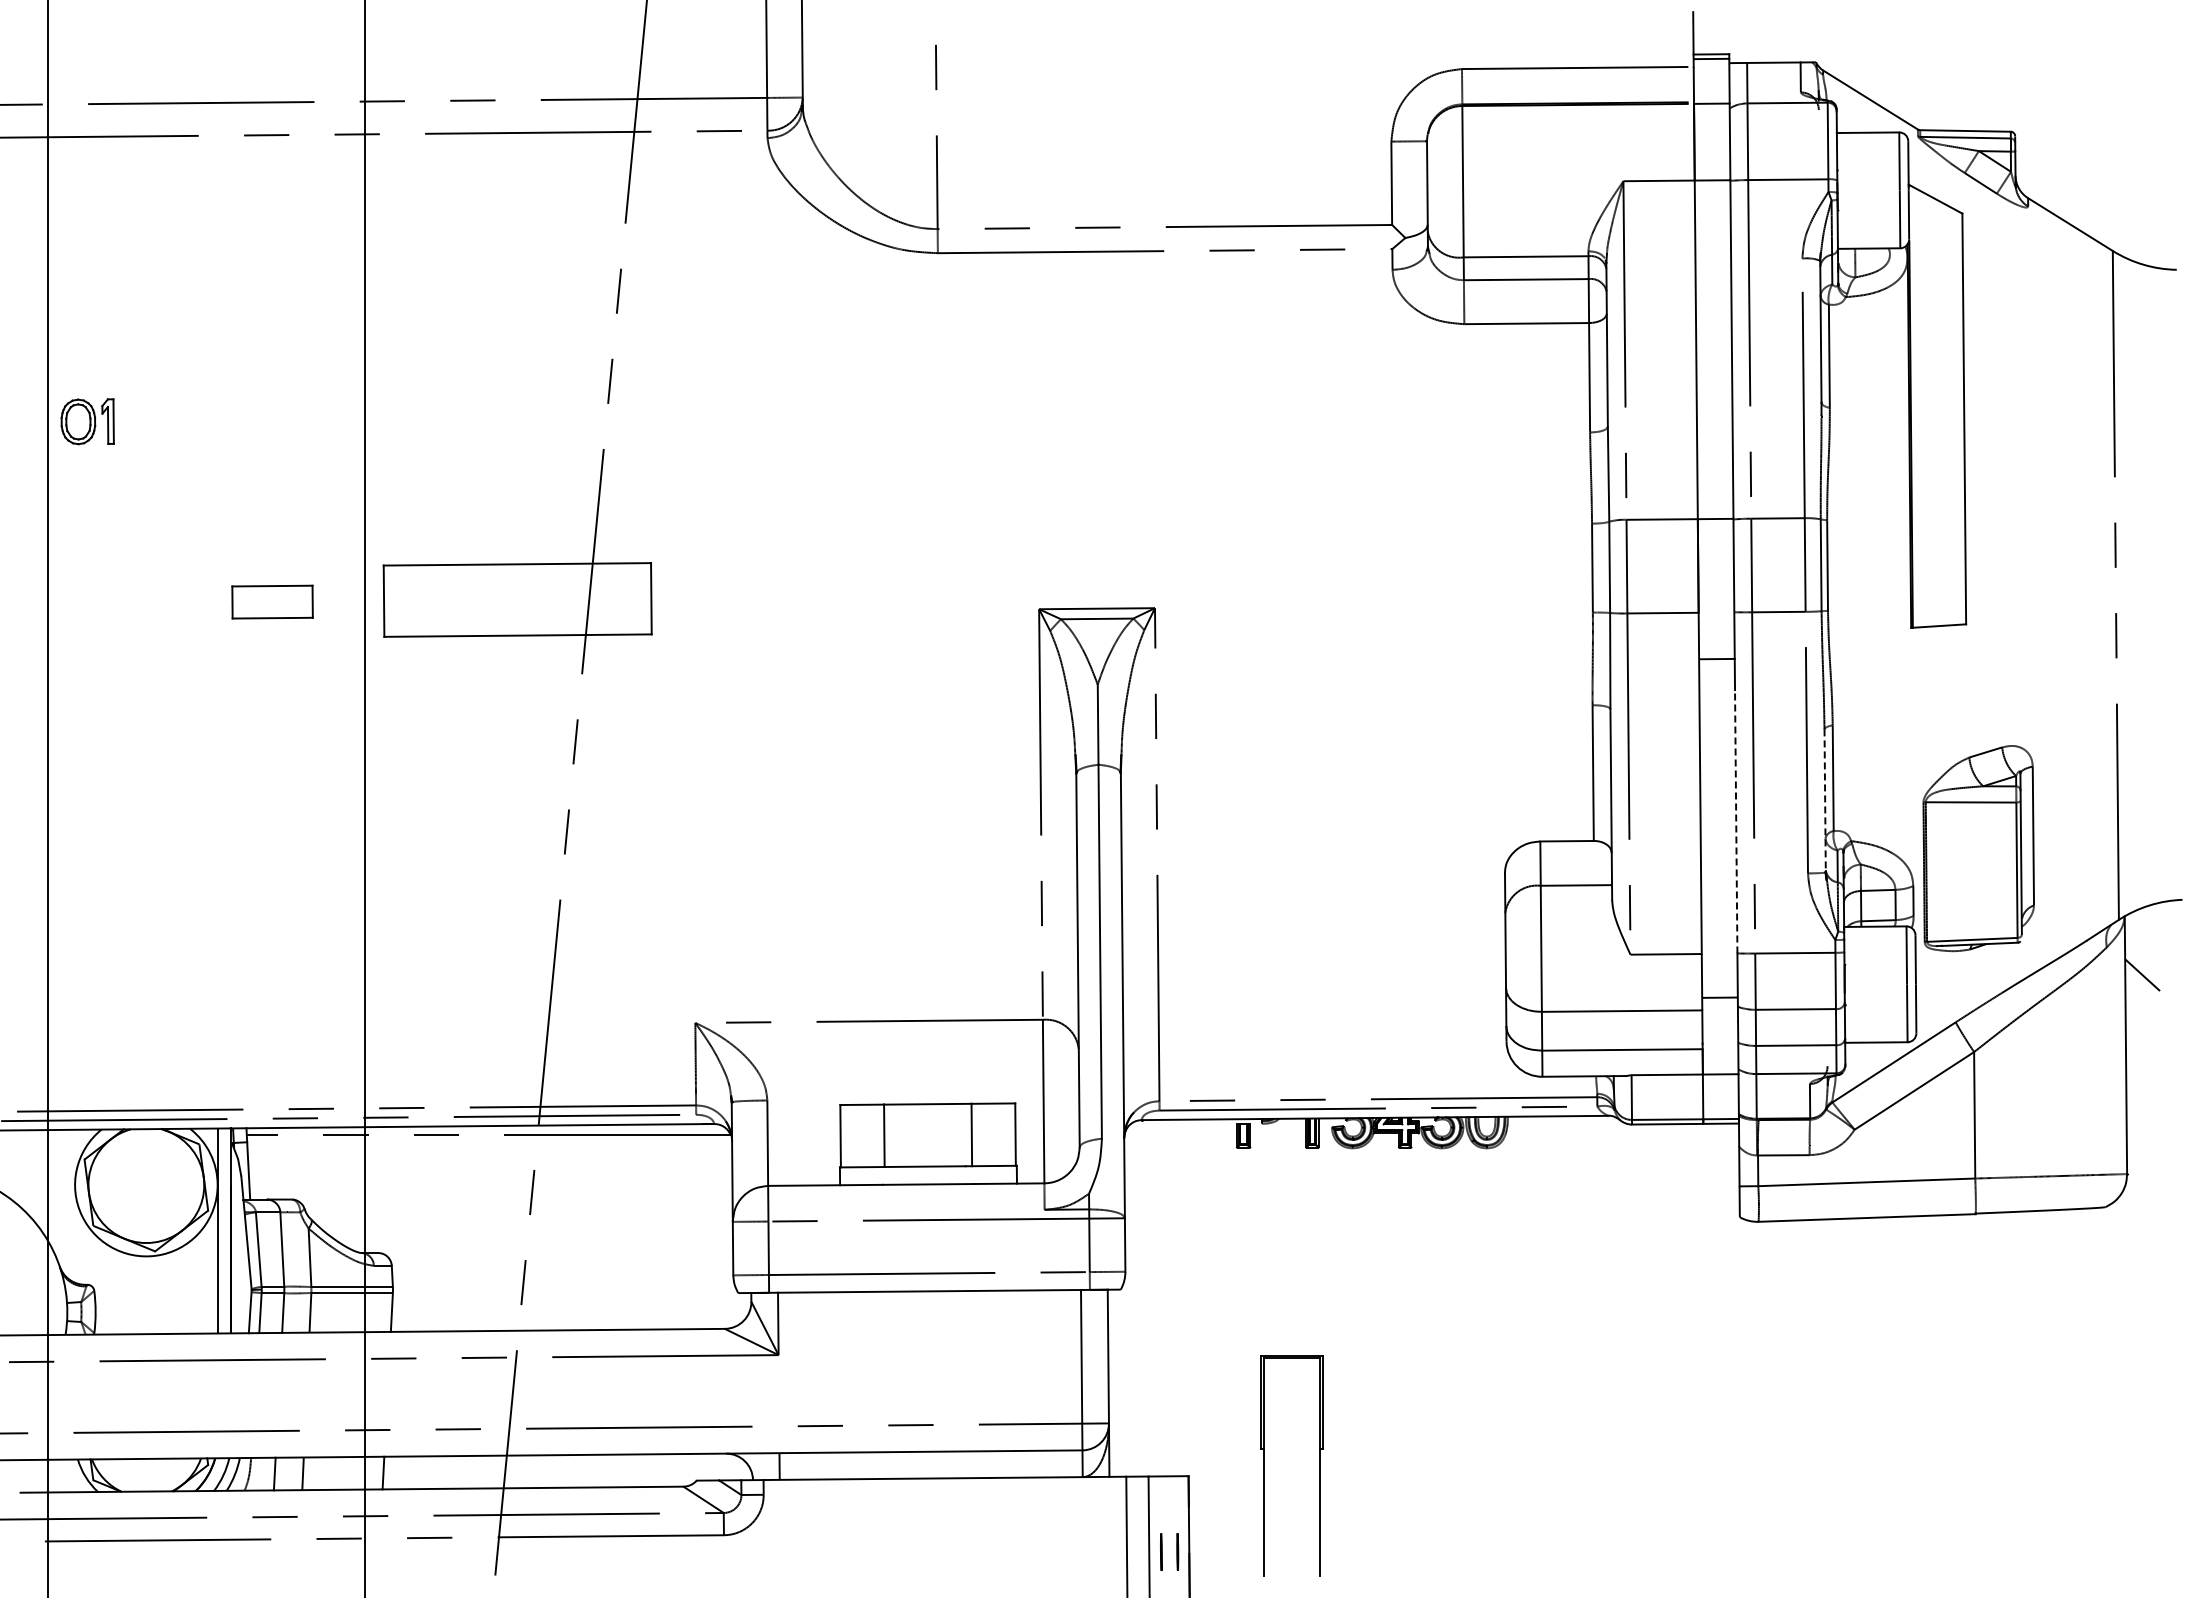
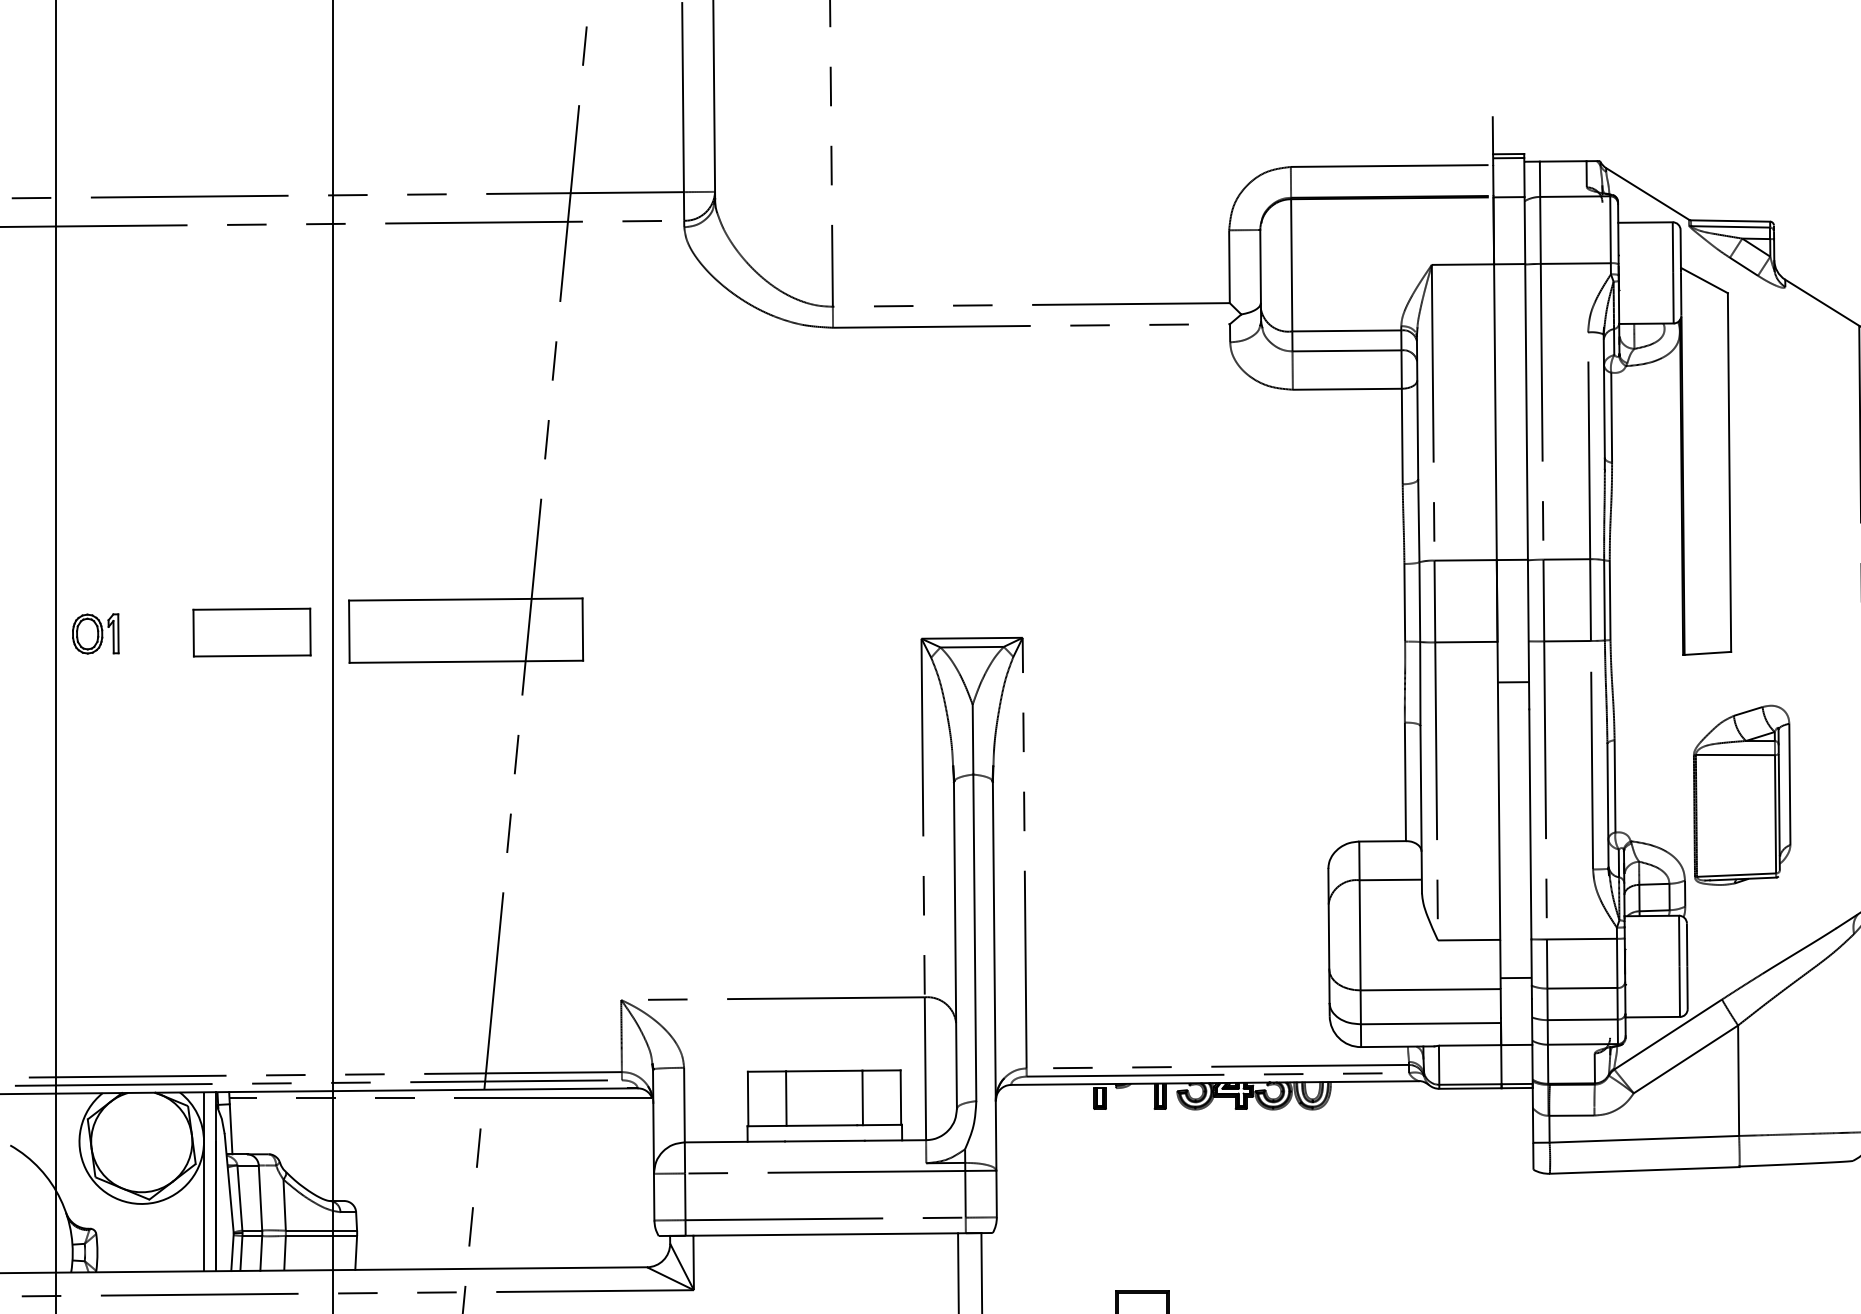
part: (87, 421) -> (95, 633), moved
part: (272, 601) -> (251, 631), size x1.67
line: (1825, 800) -> (1608, 805), dashed -> solid
line: (1736, 821) -> (1530, 824), dashed -> solid
part: (1978, 848) -> (1741, 795), moved

